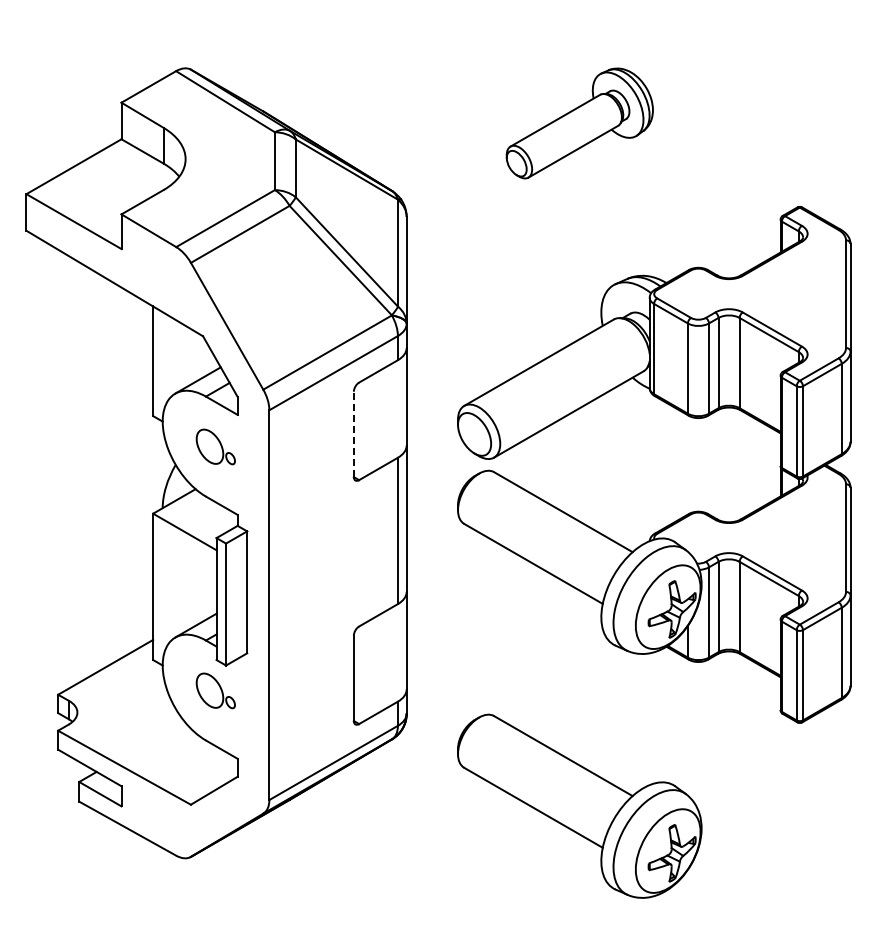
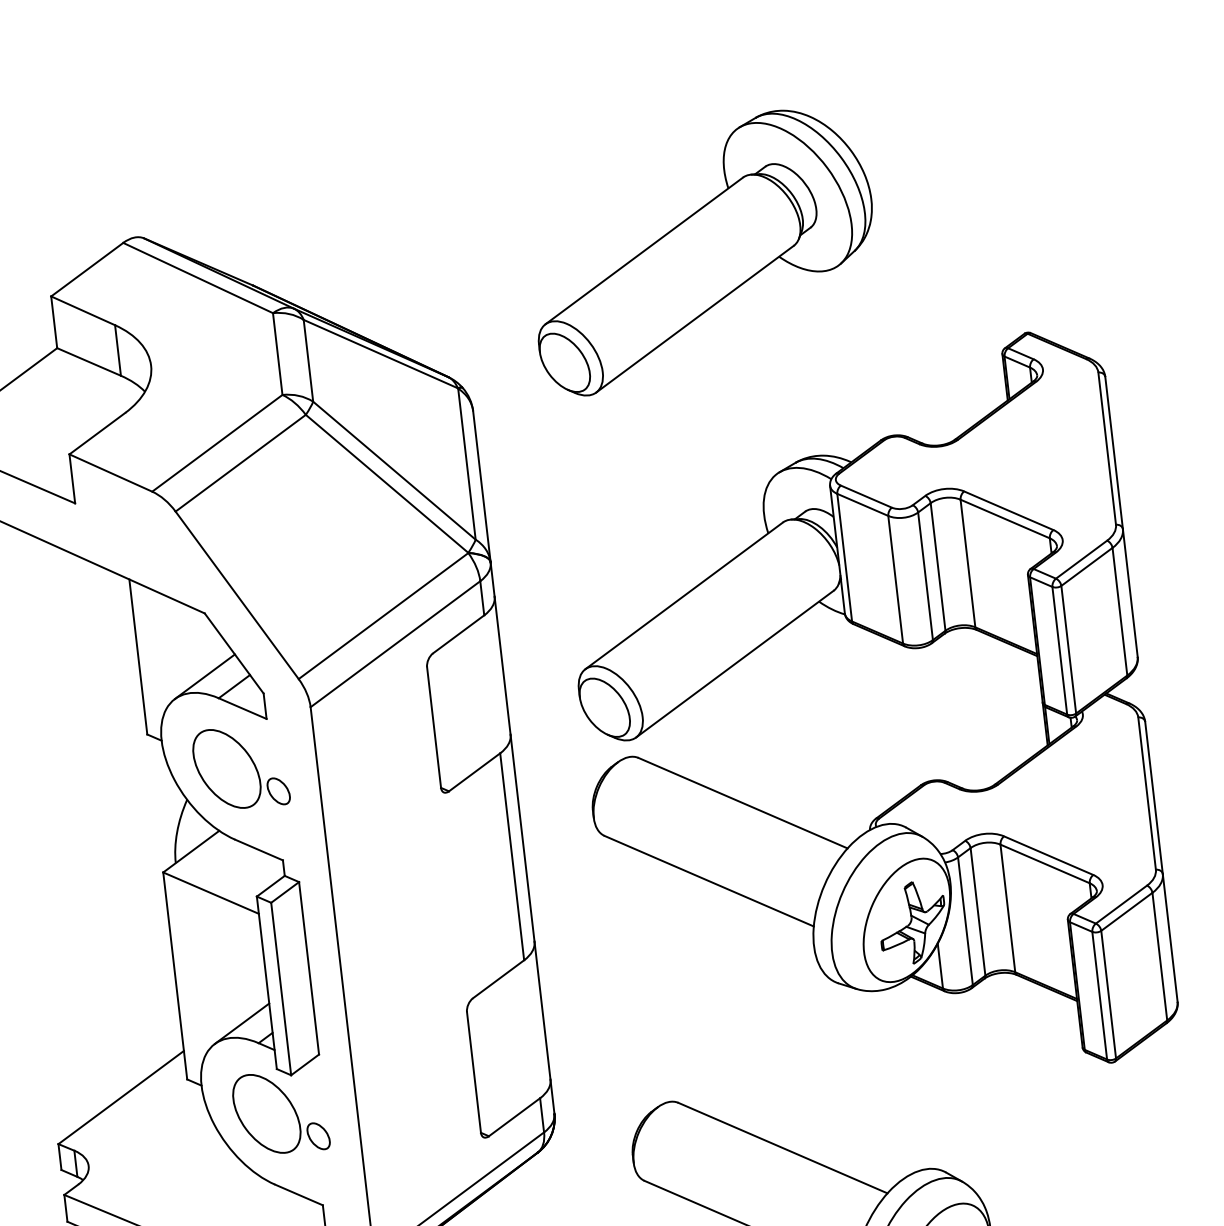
part: (579, 123) -> (702, 250), size x1.67
line: (353, 434) -> (433, 727), dashed -> solid
part: (215, 446) -> (240, 767), size x1.67
part: (215, 690) -> (280, 1112), size x1.67

